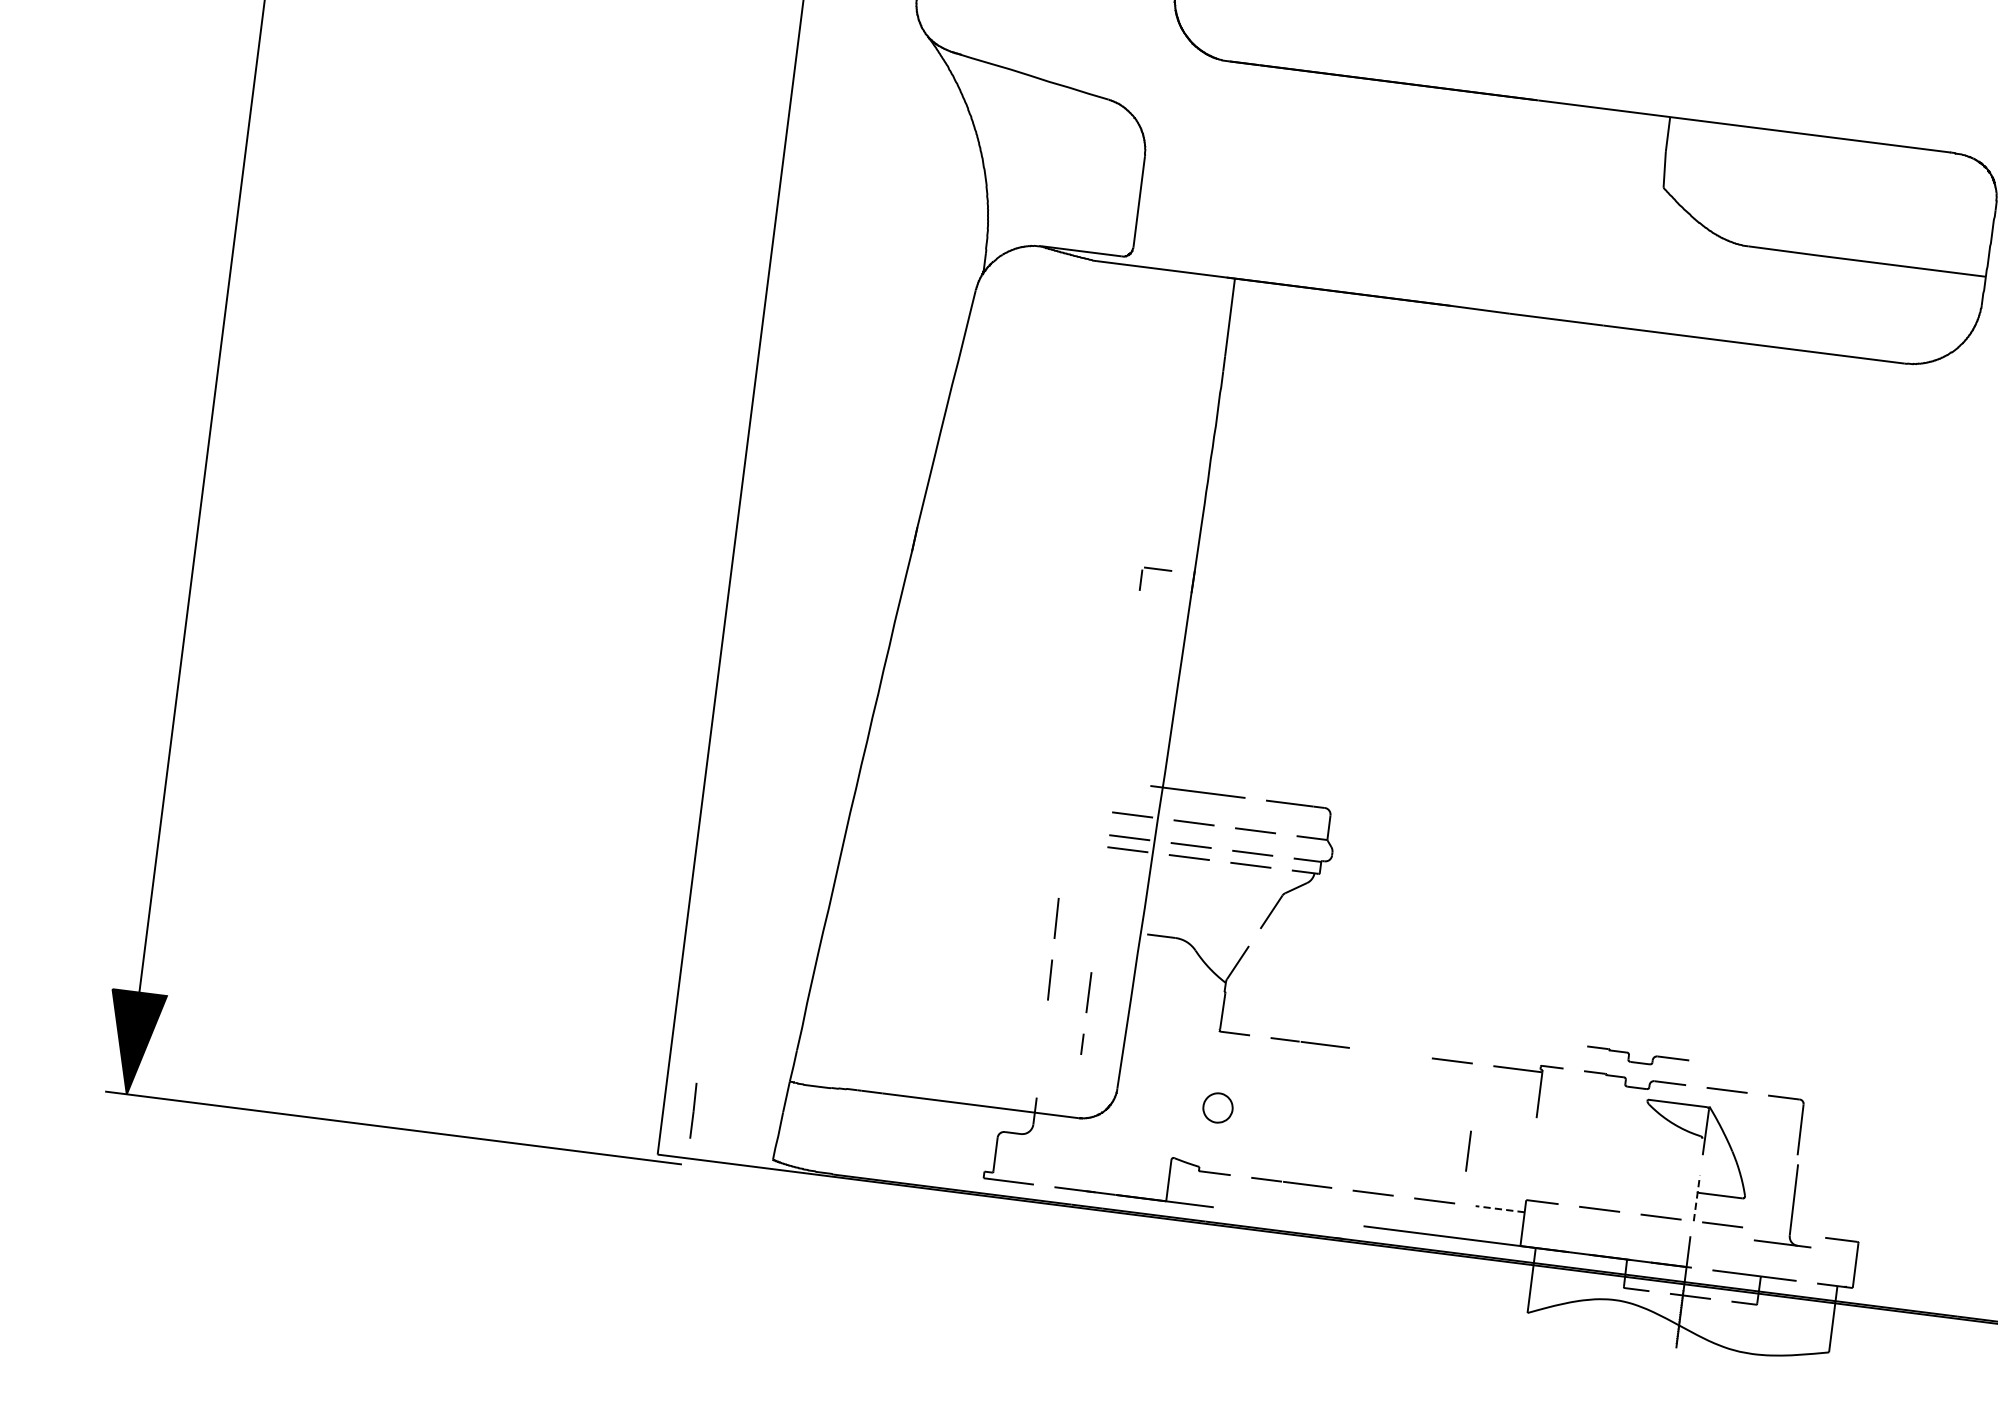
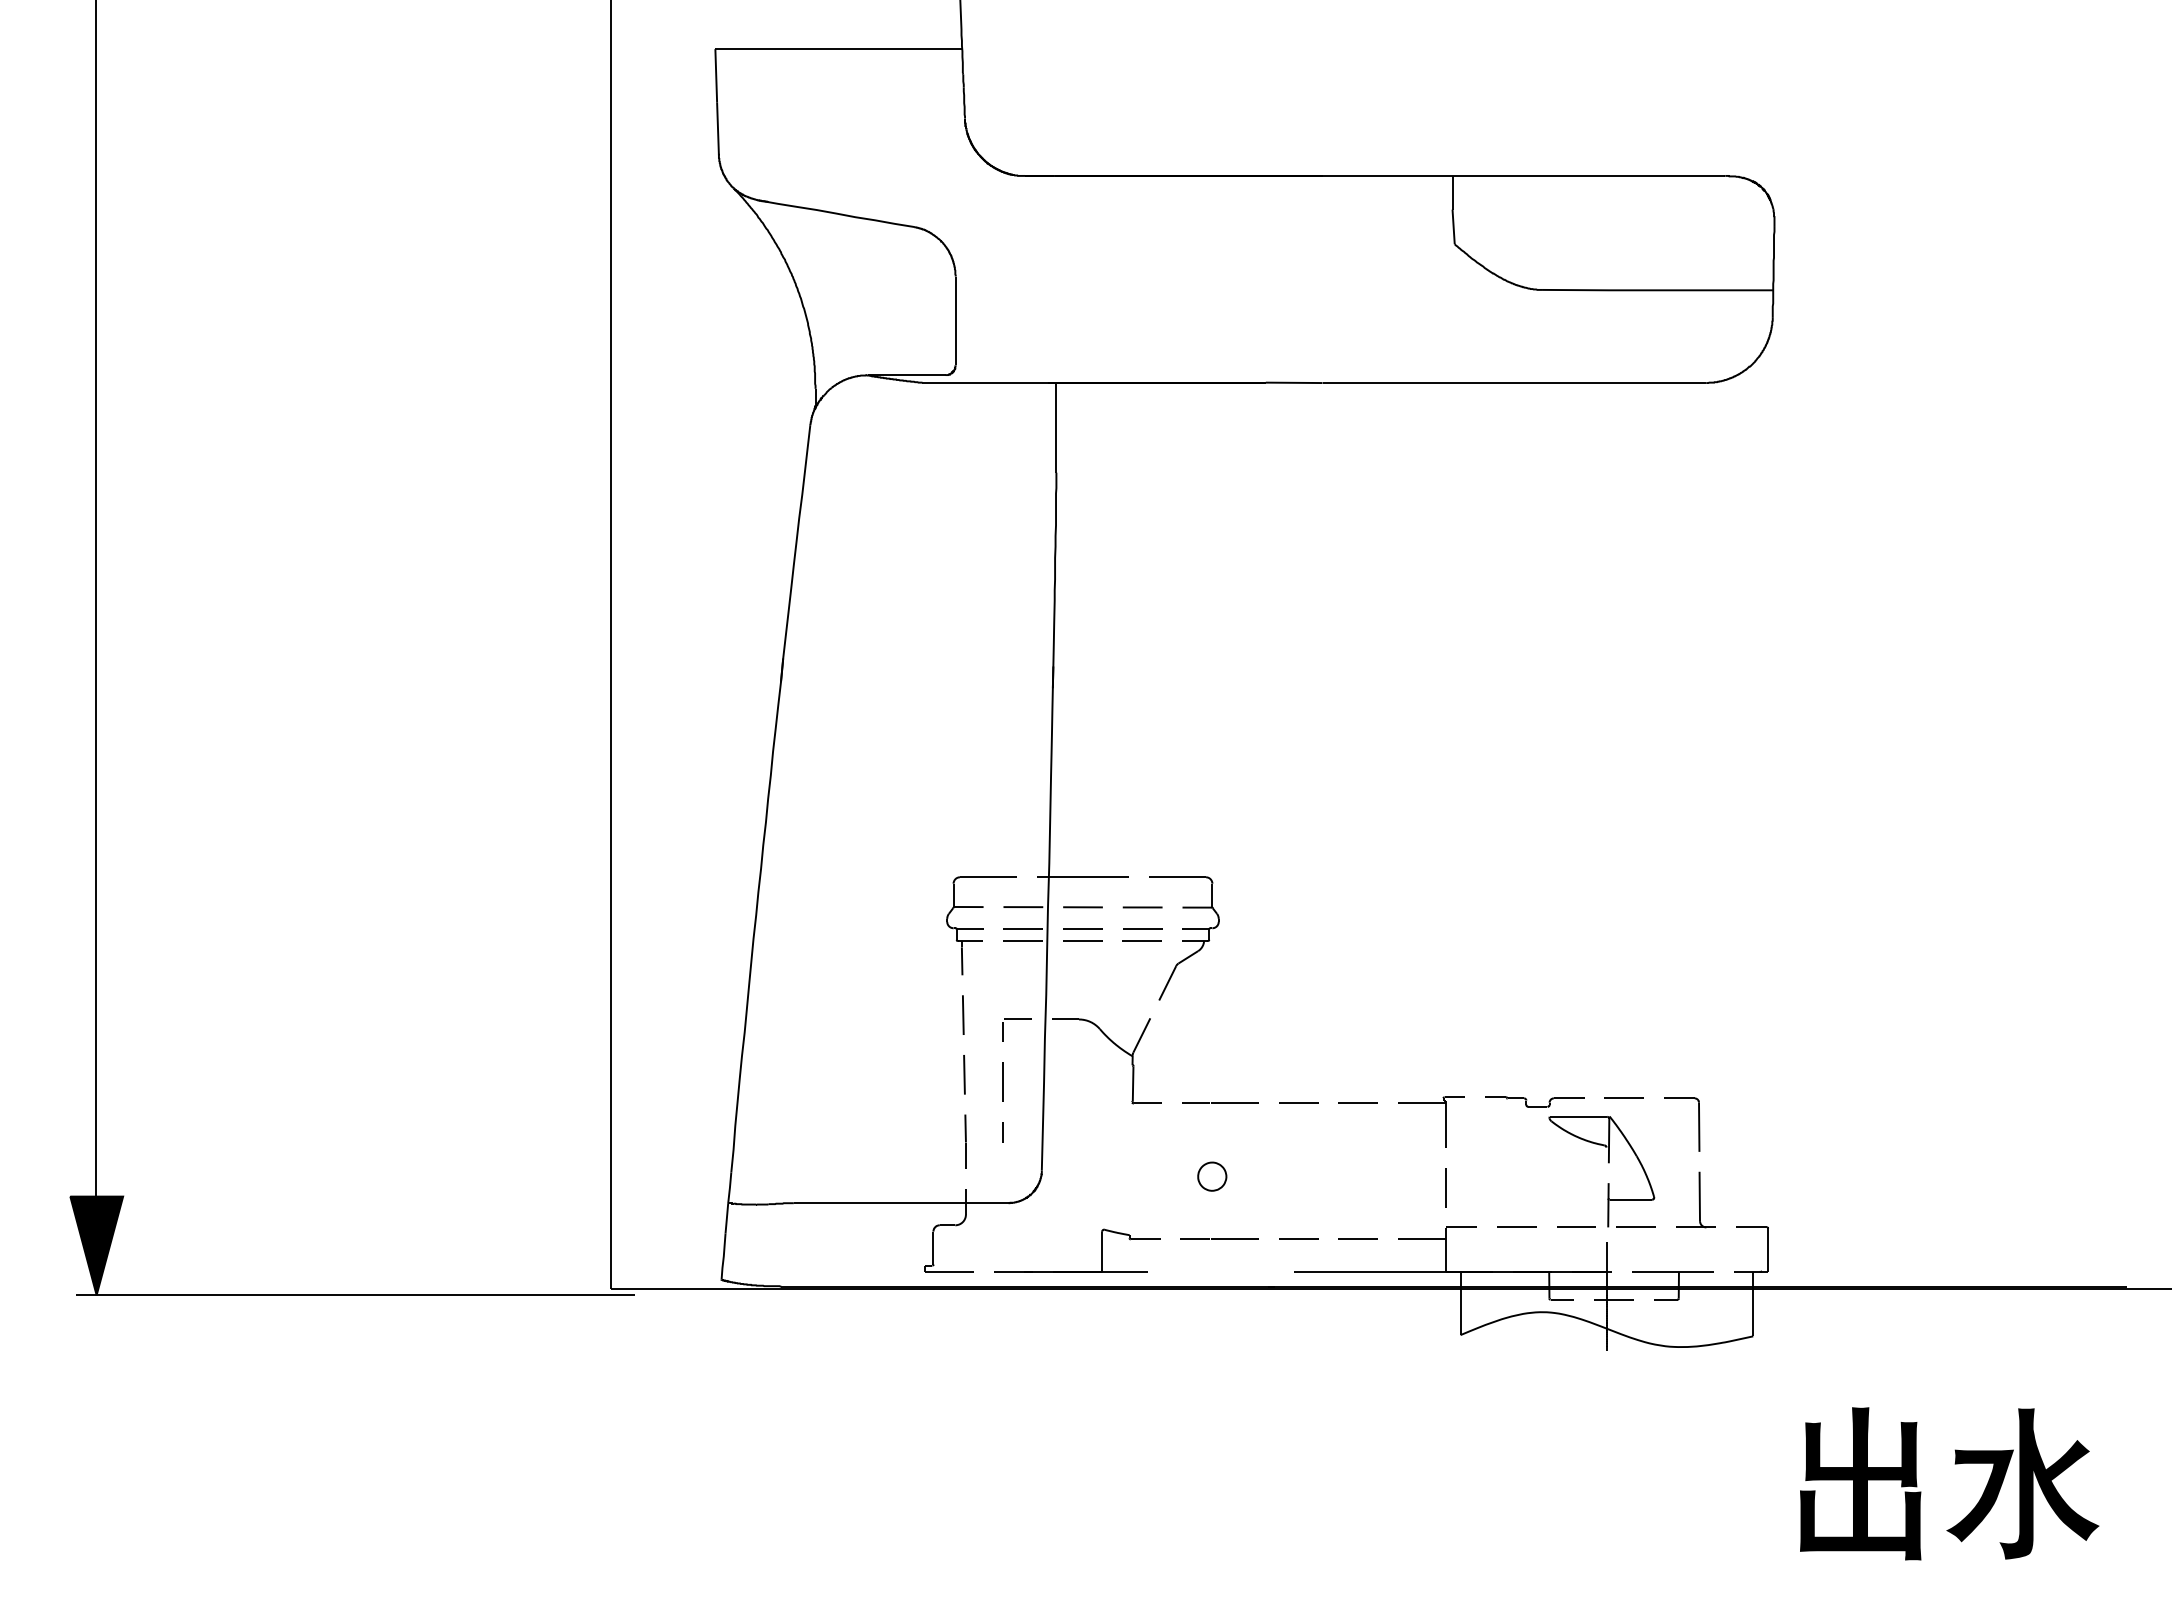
part: (1156, 569) -> (1016, 1019), moved
part: (1087, 828) -> (981, 925), added
line: (1390, 1052) -> (1298, 1102), added
part: (1637, 1057) -> (1534, 1077), removed
part: (1218, 1107) -> (1212, 1176), moved
line: (693, 1110) -> (965, 1141), moved
line: (1468, 1150) -> (1445, 1187), moved
line: (1697, 1197) -> (1608, 1204), dashed -> solid
part: (1787, 1203) -> (1695, 1199), size x0.71
line: (1499, 1209) -> (1421, 1239), dashed -> solid

